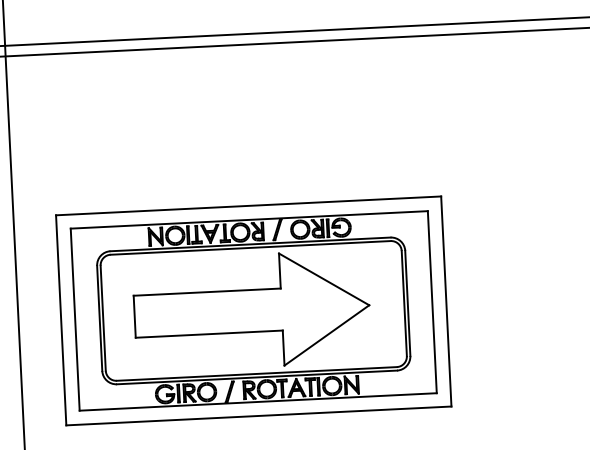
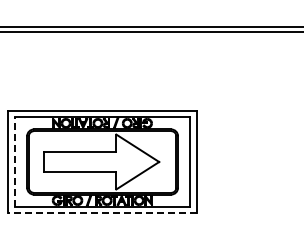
line: (76, 320) -> (15, 162), solid -> dashed
line: (258, 416) -> (102, 213), solid -> dashed

